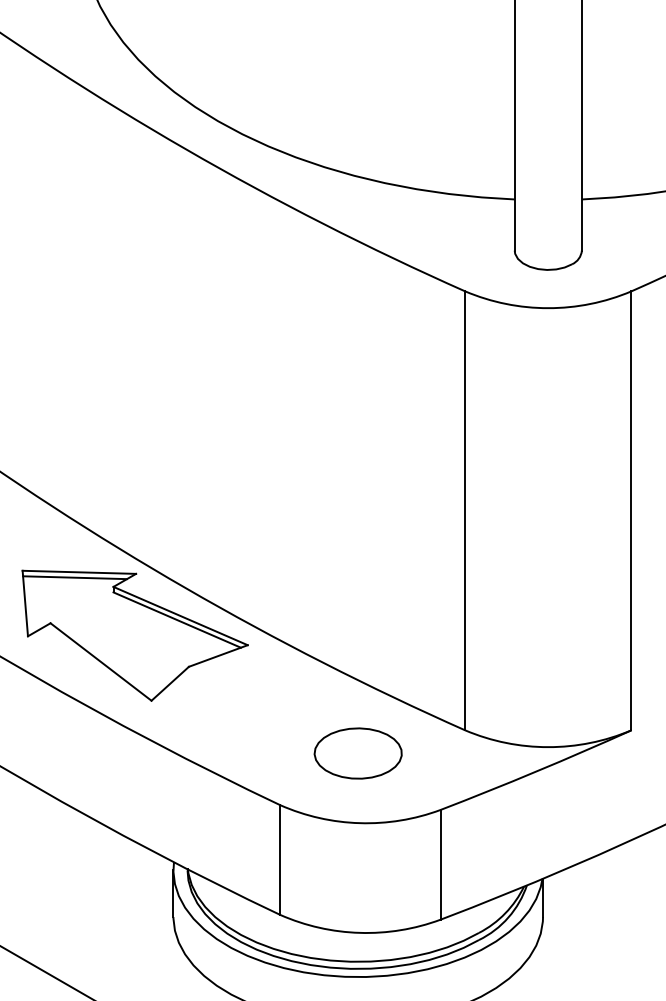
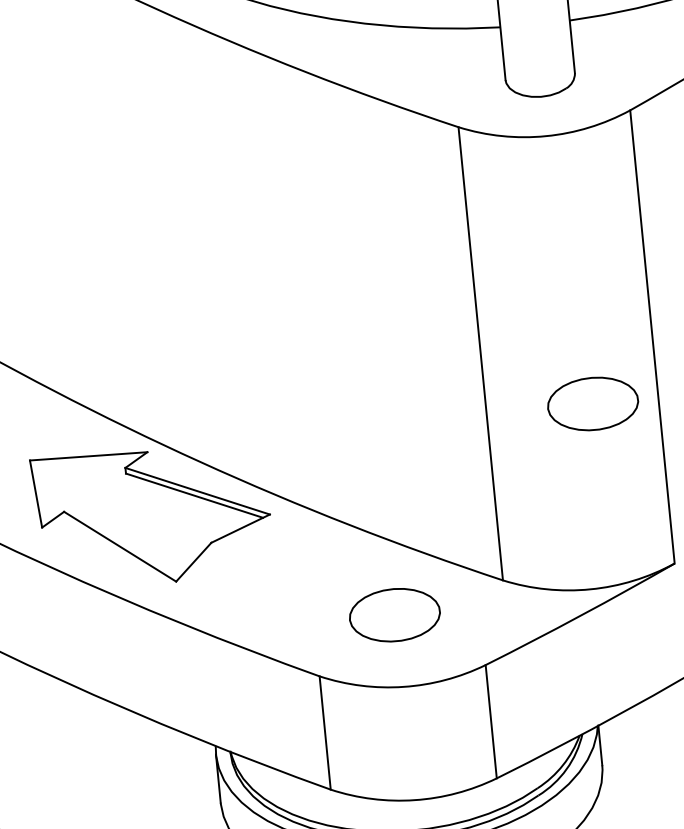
part: (567, 569) -> (592, 404), added
line: (75, 577) -> (85, 462), removed

